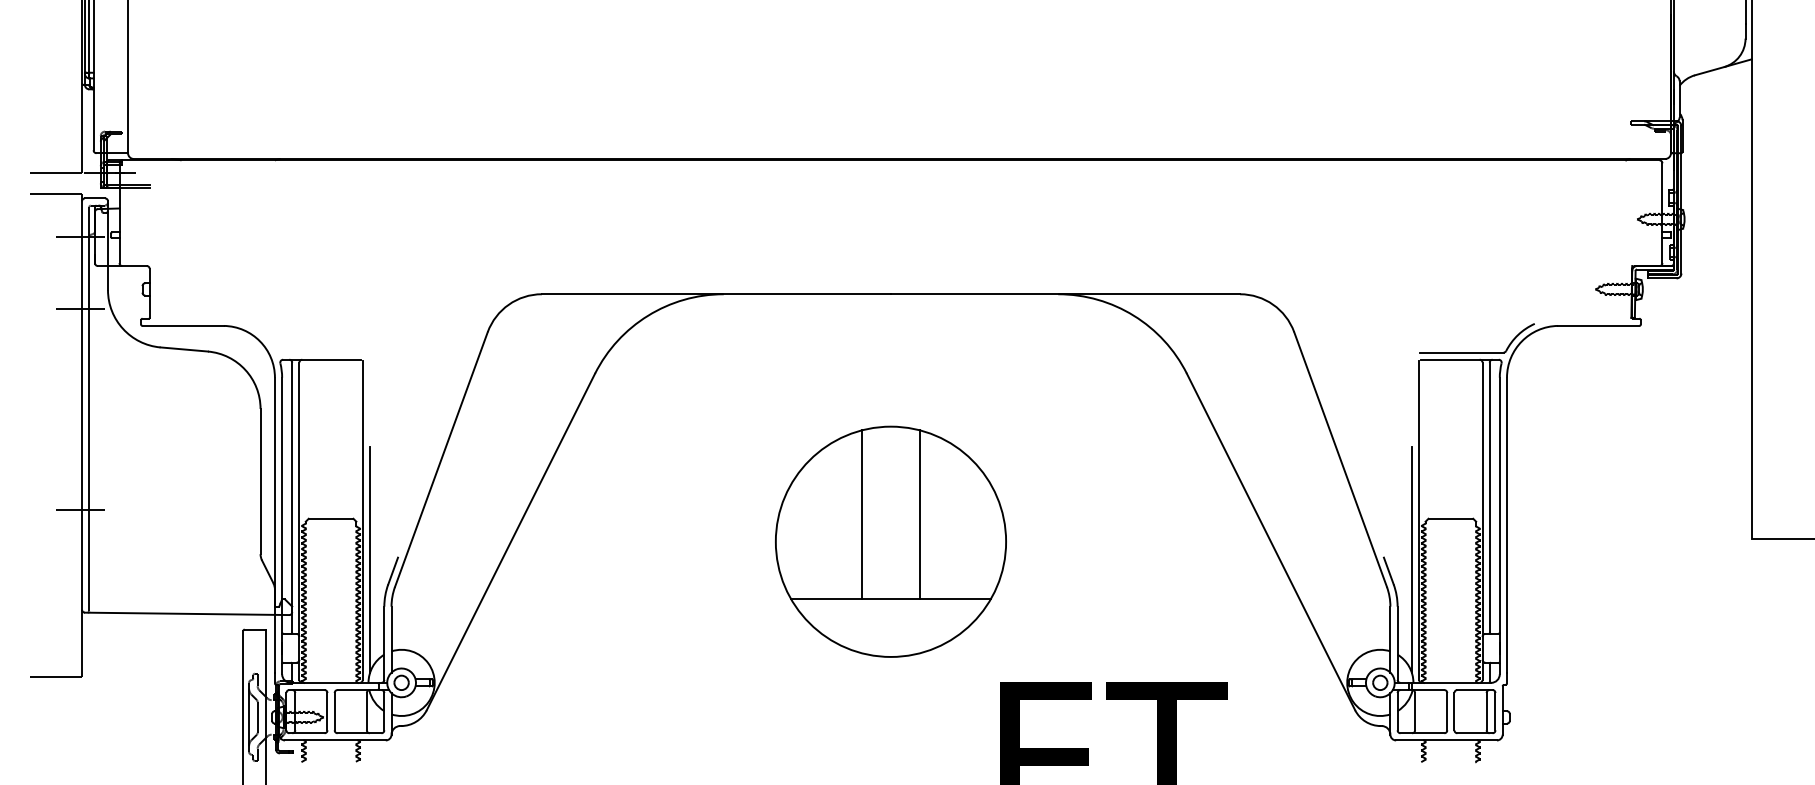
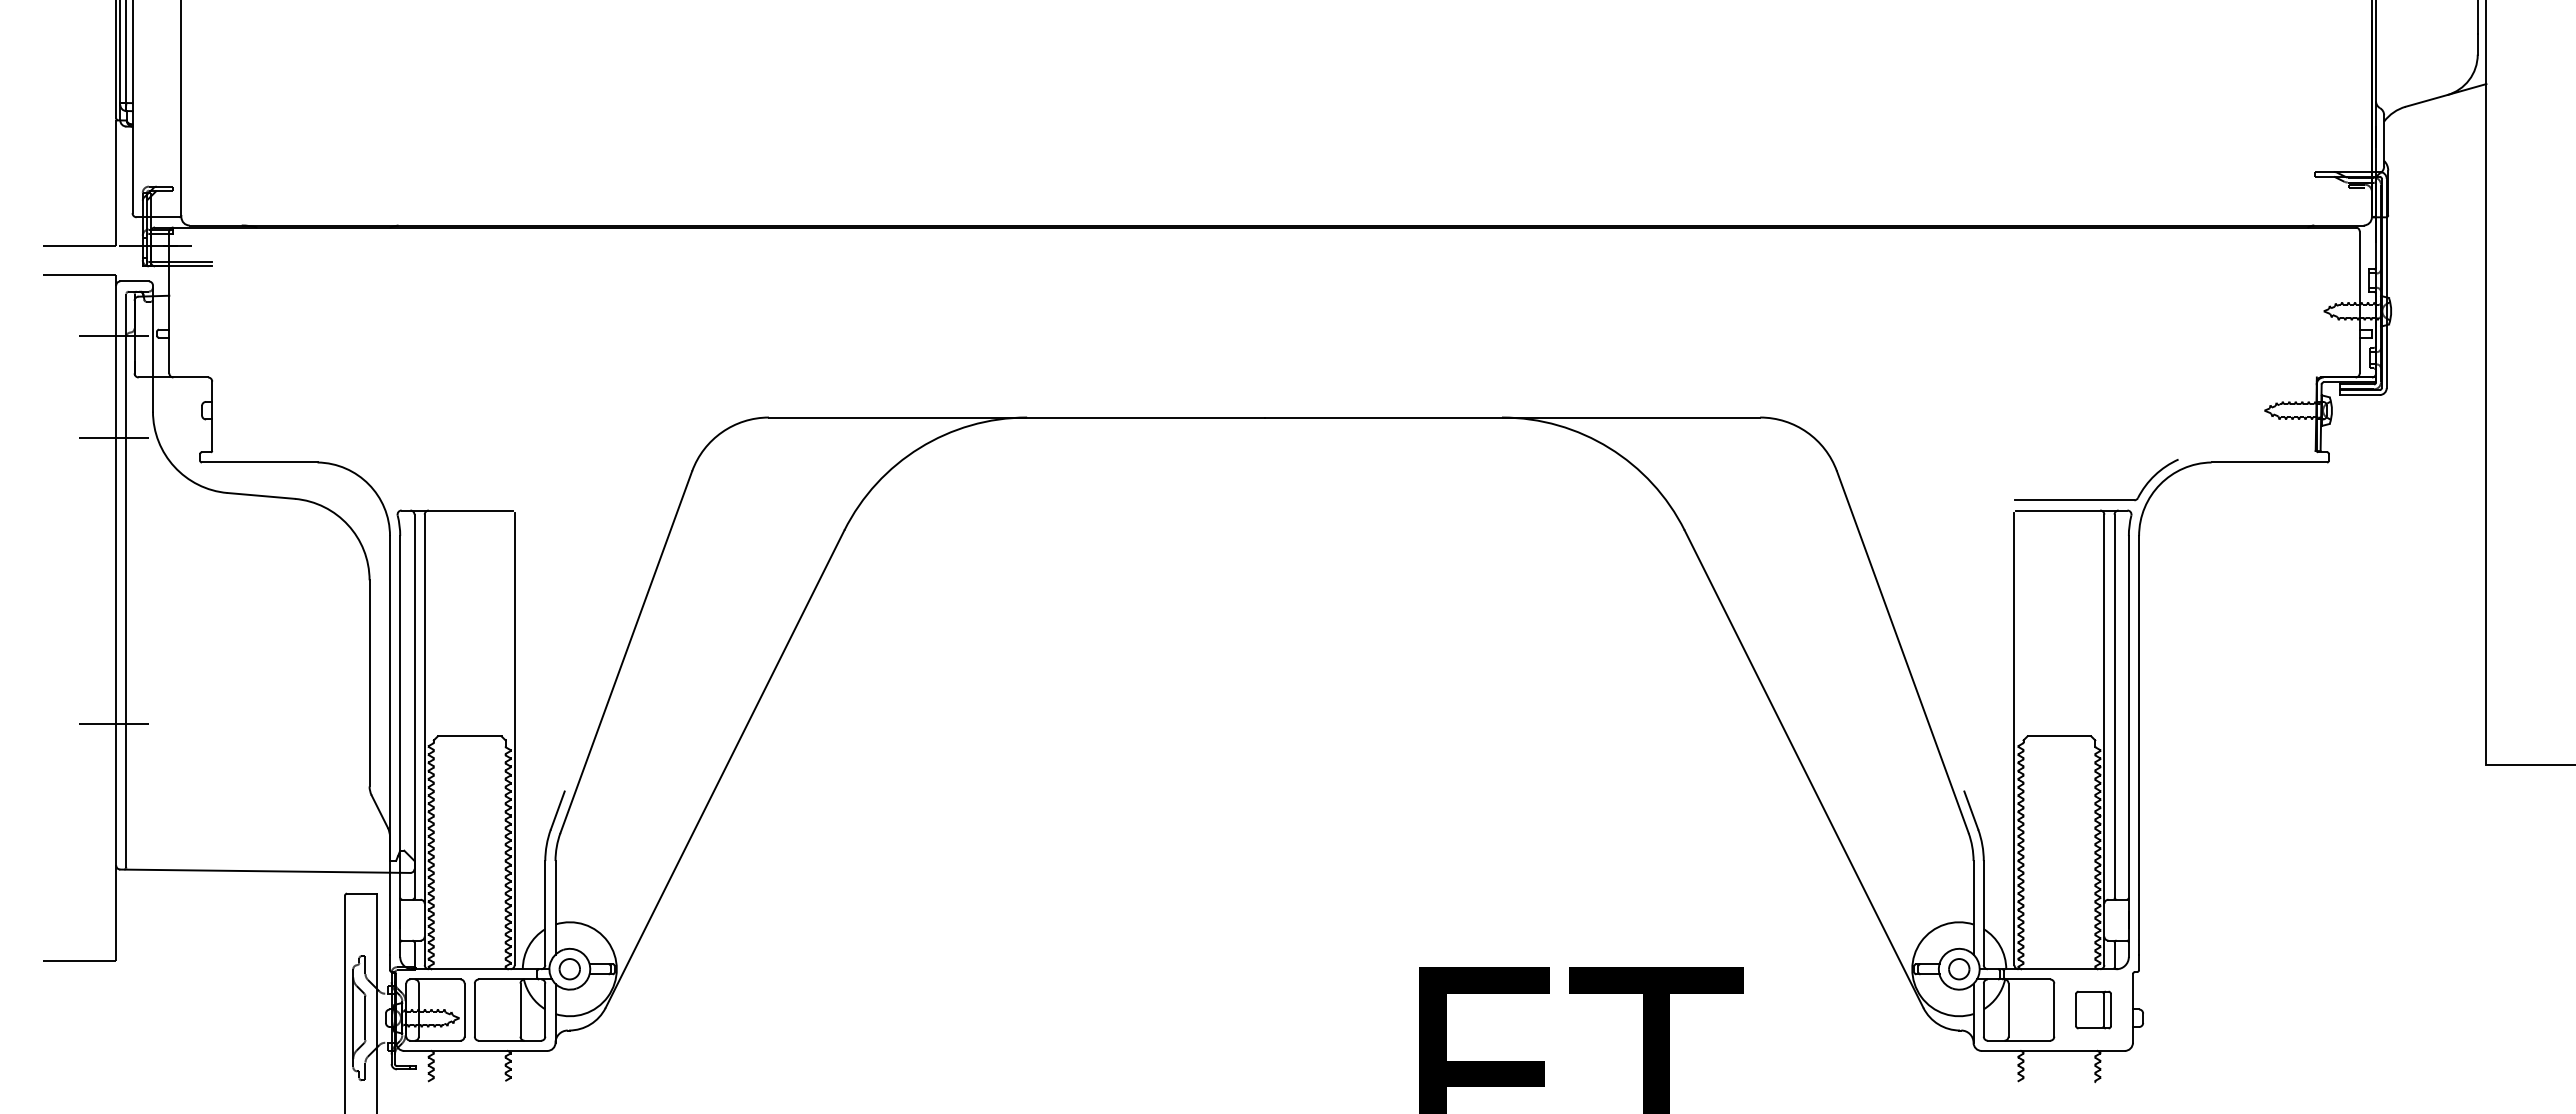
part: (890, 541) -> (1264, 768), removed
line: (369, 559) -> (524, 794), removed
line: (1412, 559) -> (2004, 794), removed
part: (1474, 711) -> (2093, 1009), size x0.6

